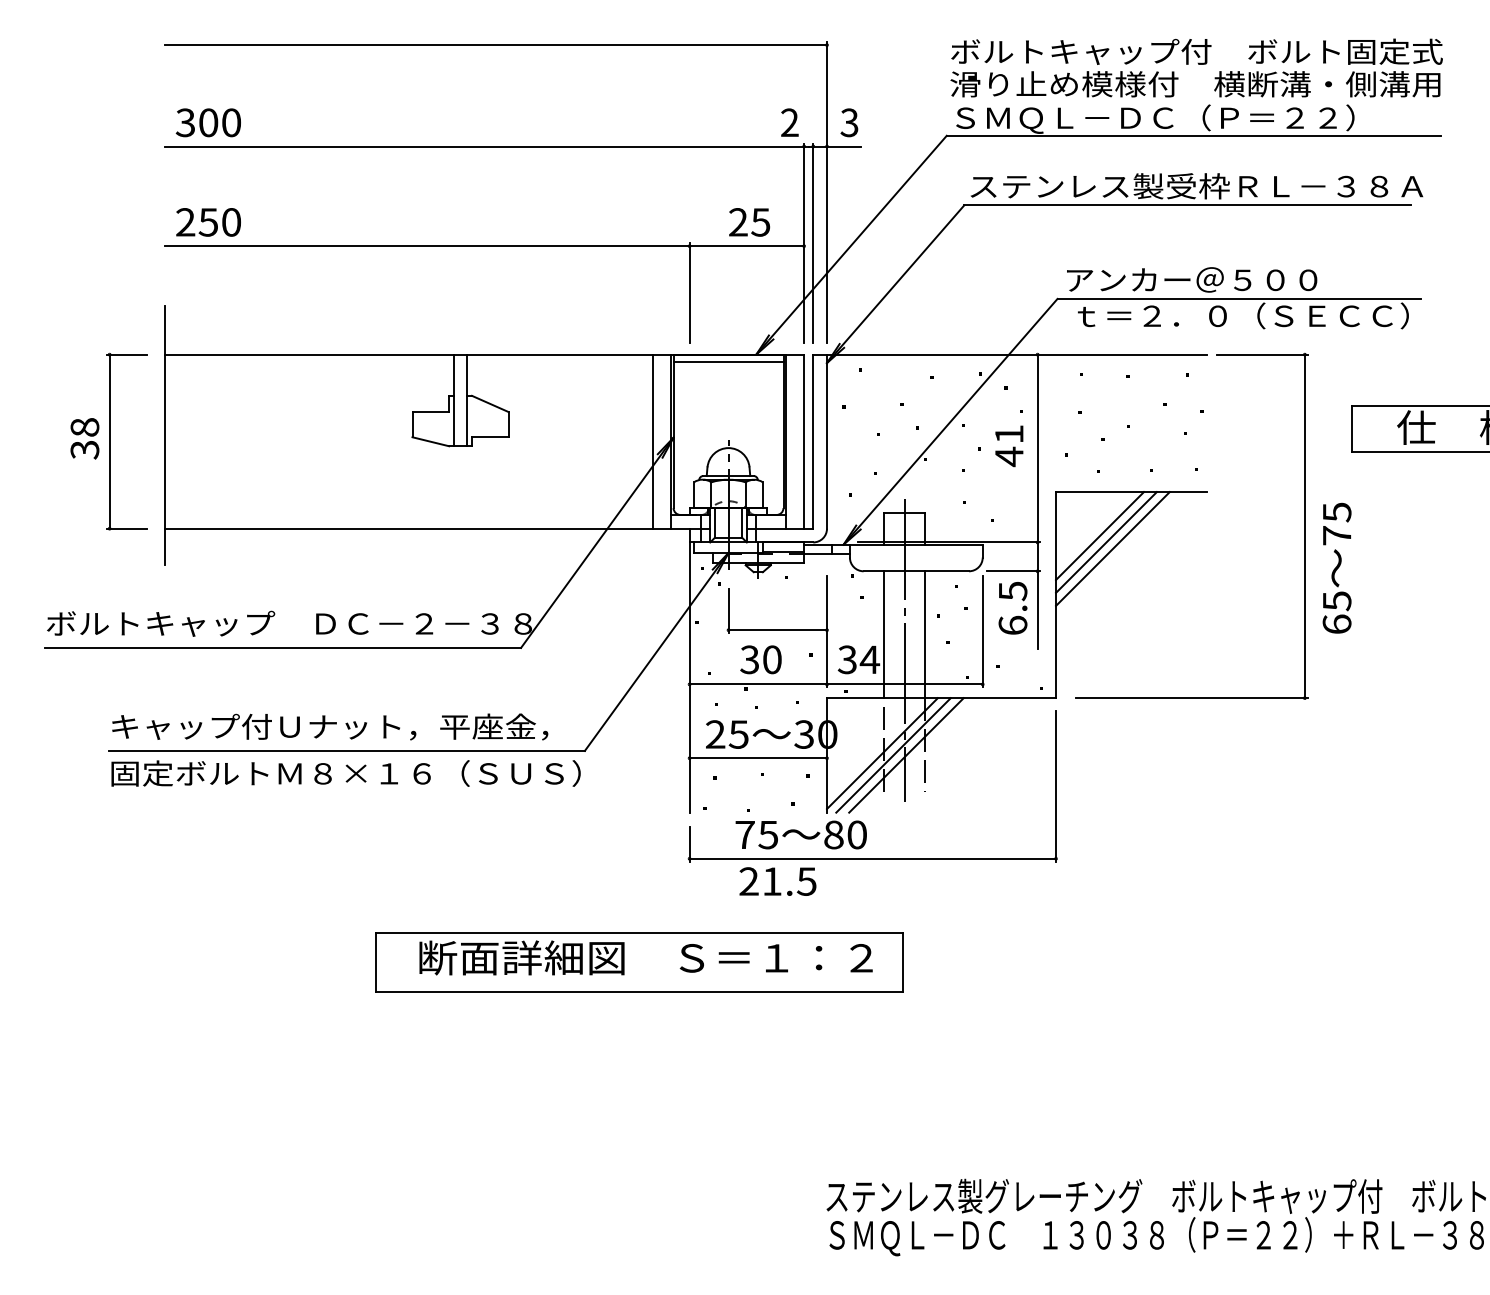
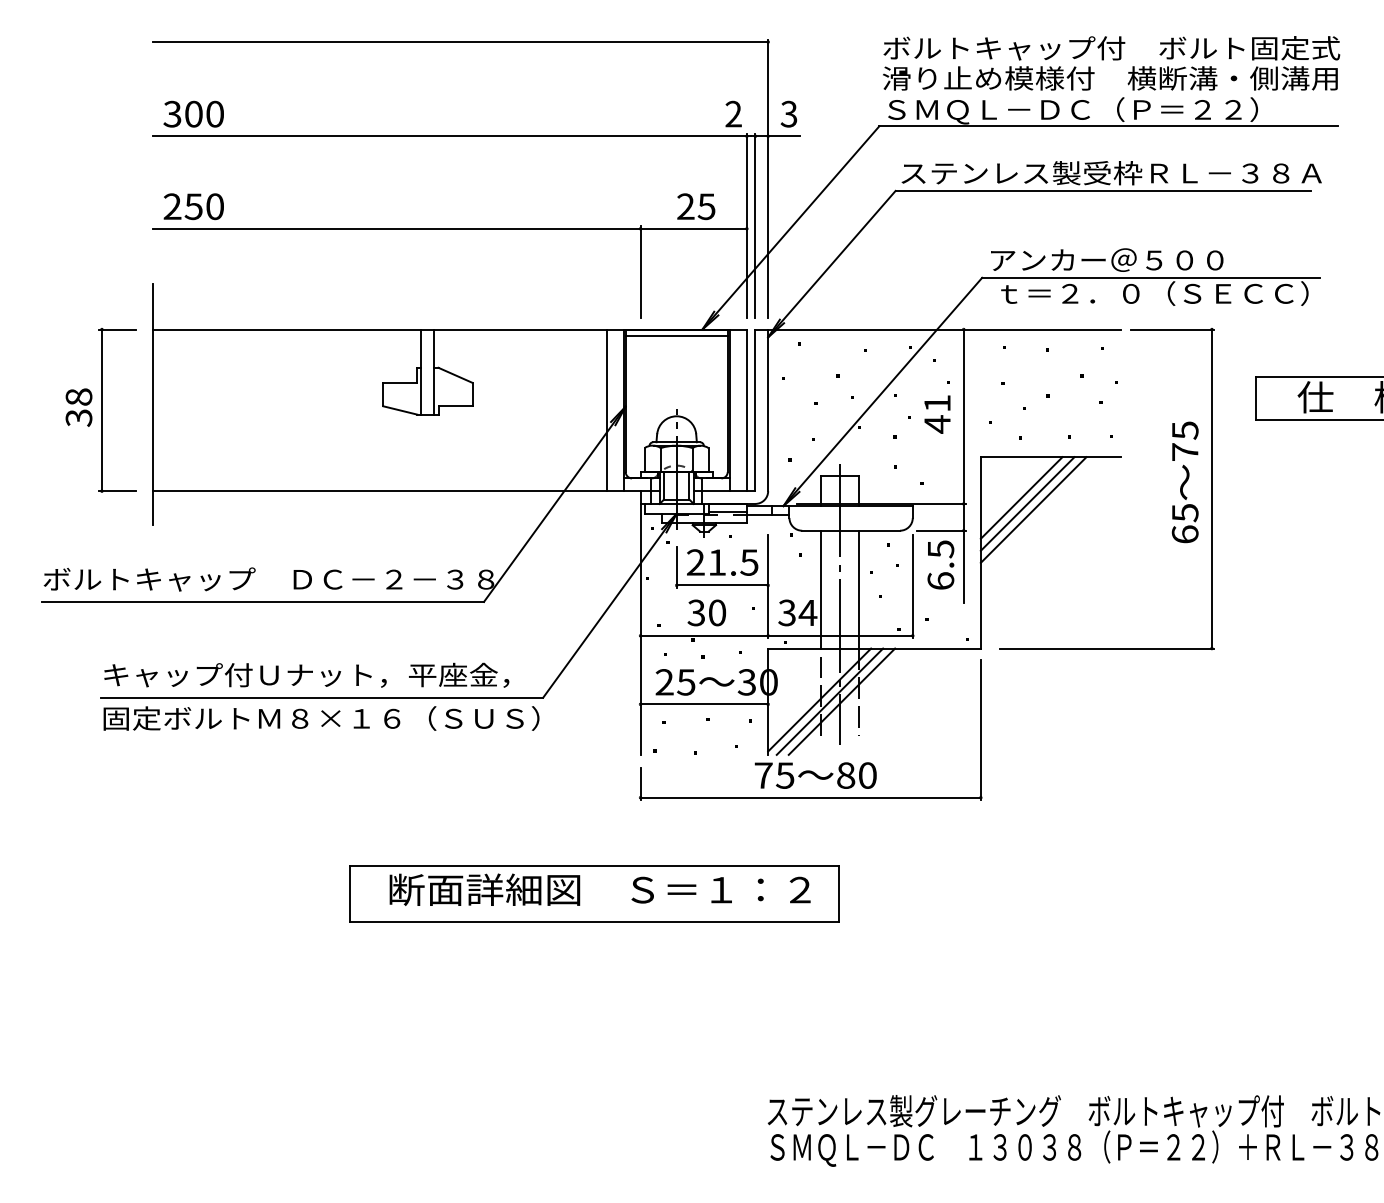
text: (1336, 567) -> (1184, 481), moved
text: (800, 834) -> (815, 775), moved
text: (777, 881) -> (722, 562), moved

